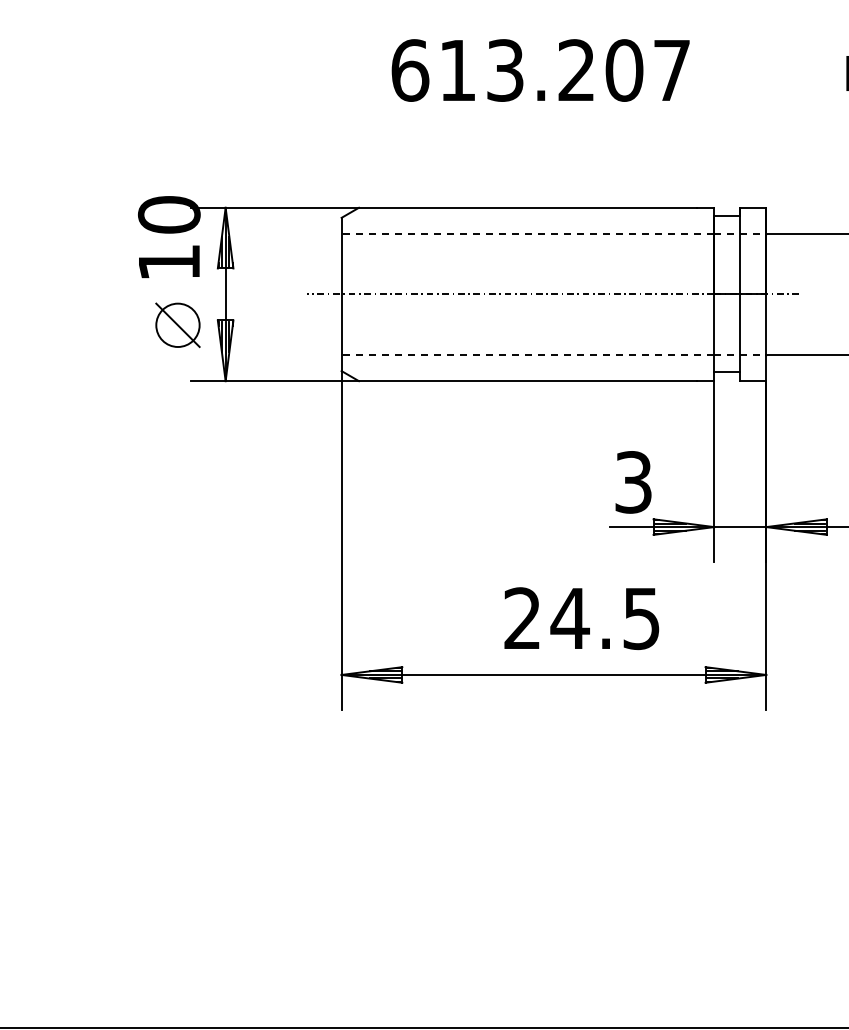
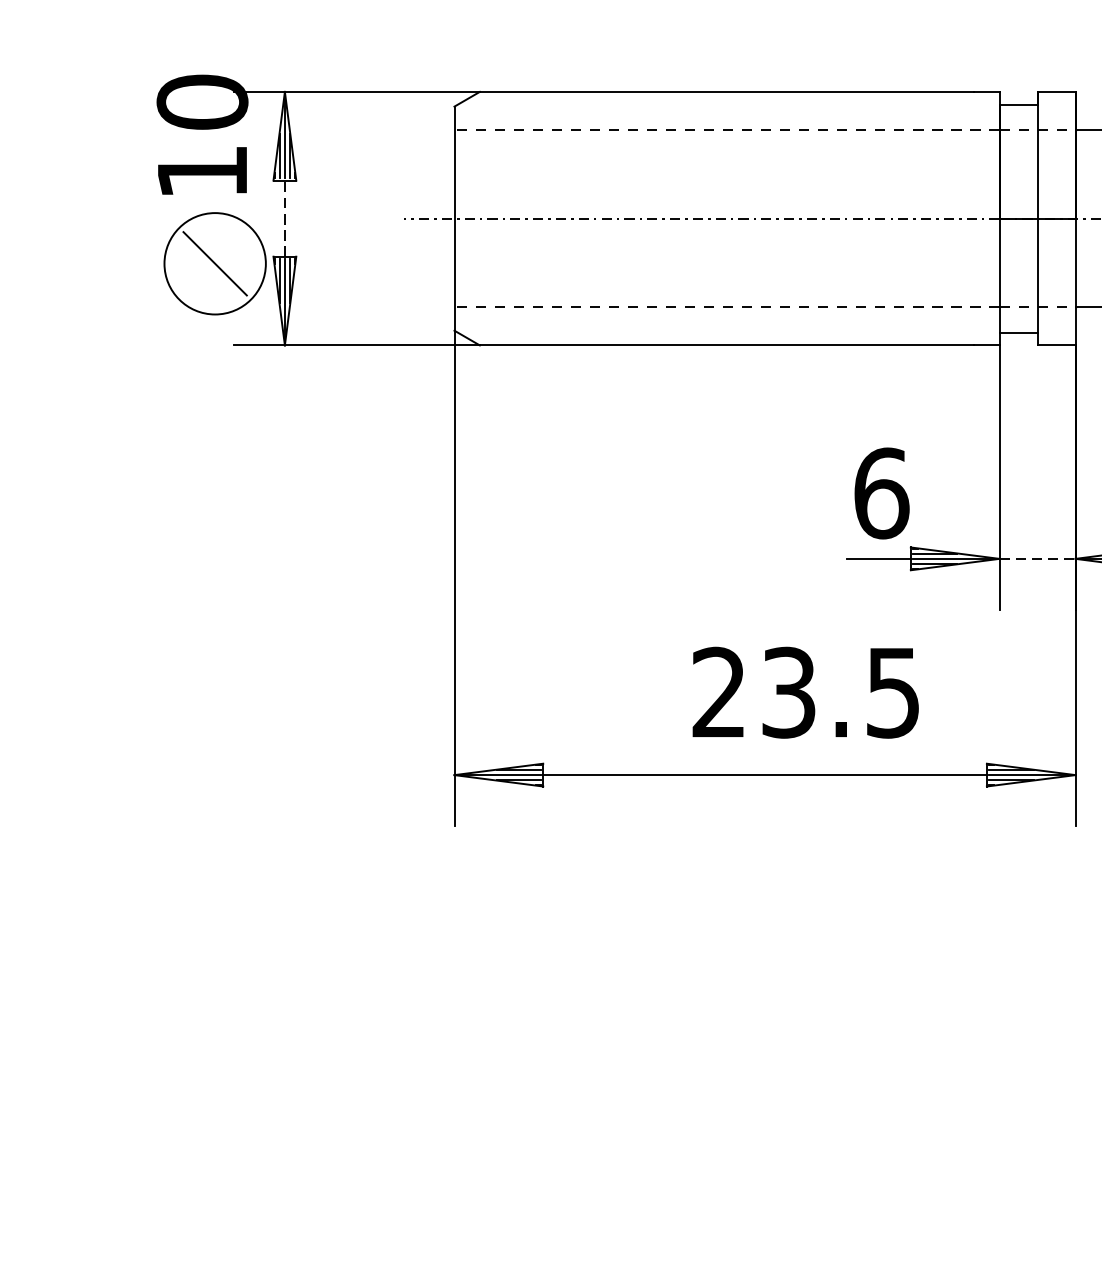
line: (225, 293) -> (284, 217), solid -> dashed
circle: (177, 325) -> (214, 264), size x1.6
text: (633, 482) -> (881, 493), 3 -> 6
line: (740, 527) -> (1037, 559), solid -> dashed
text: (569, 618) -> (787, 692), 24.5 -> 23.5

